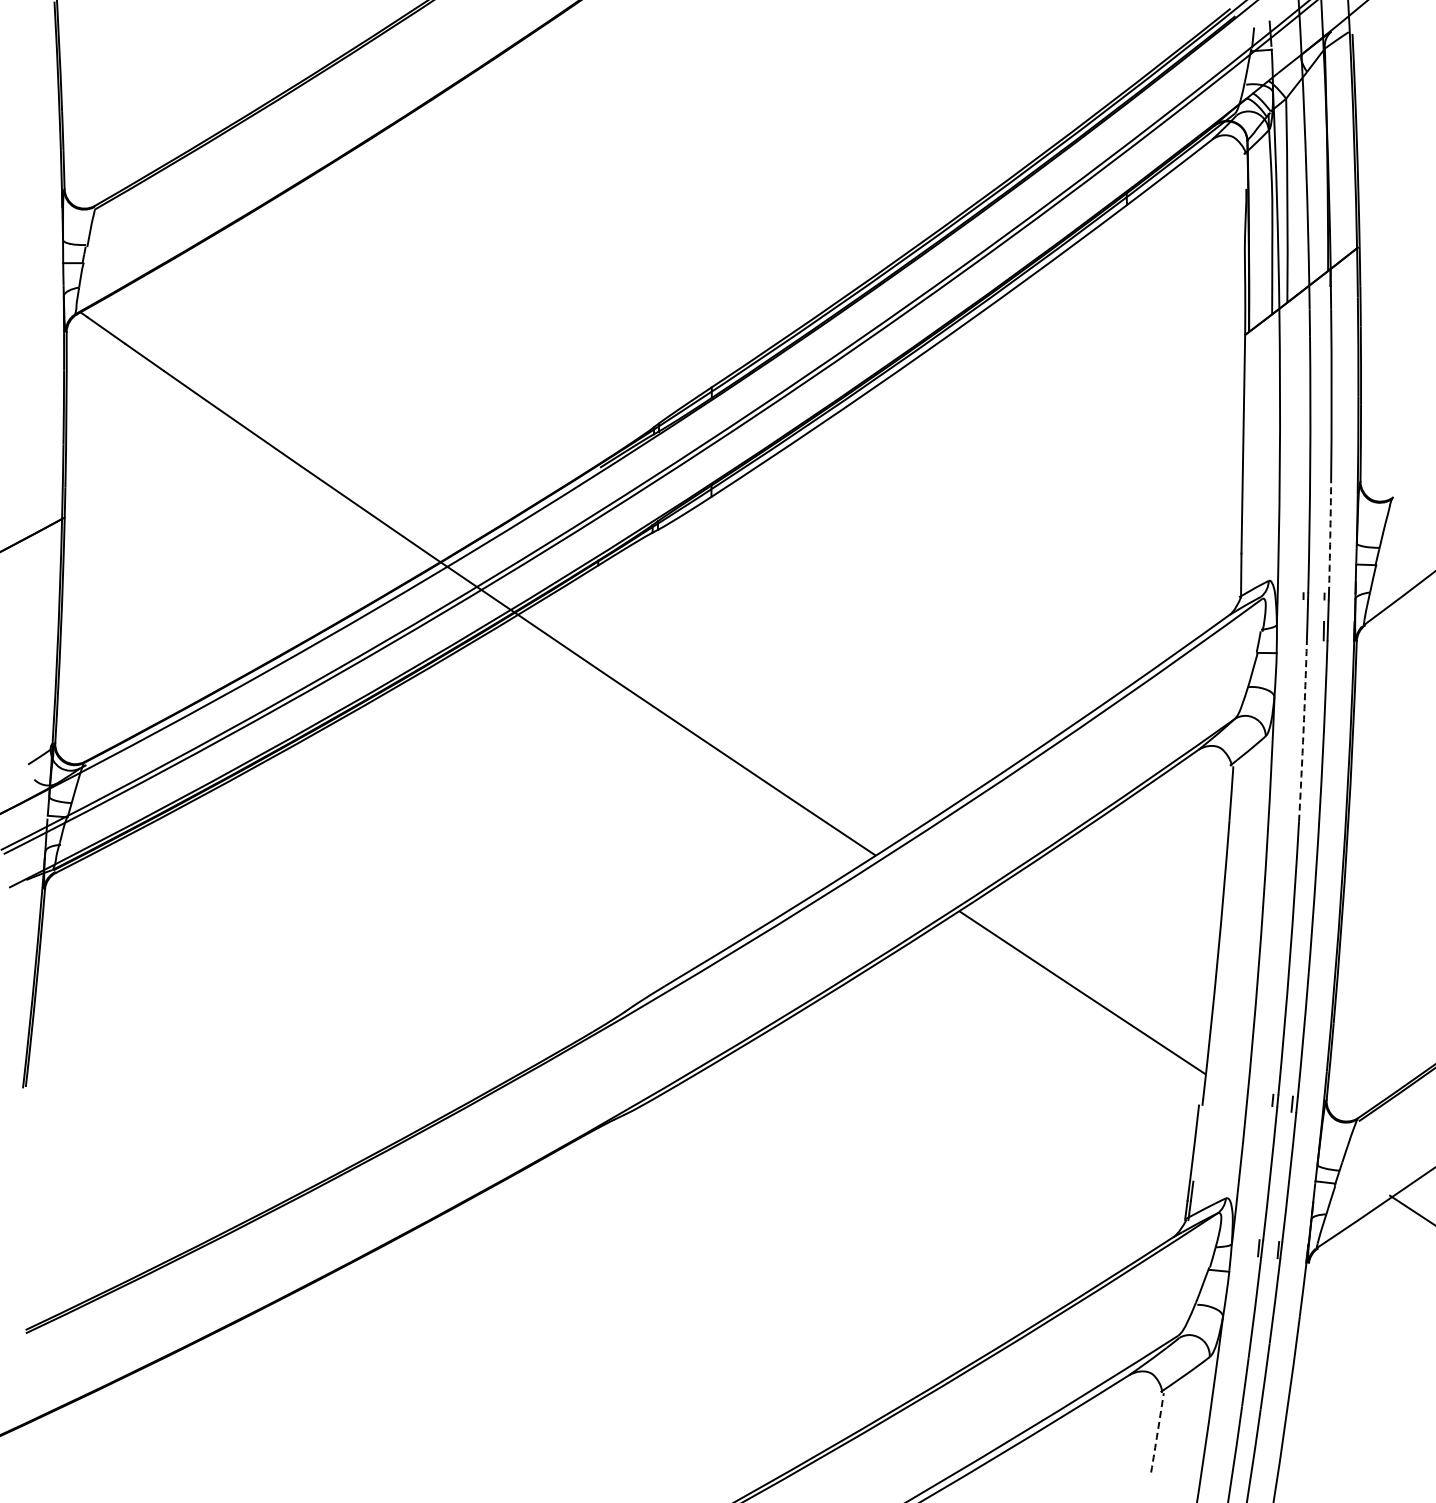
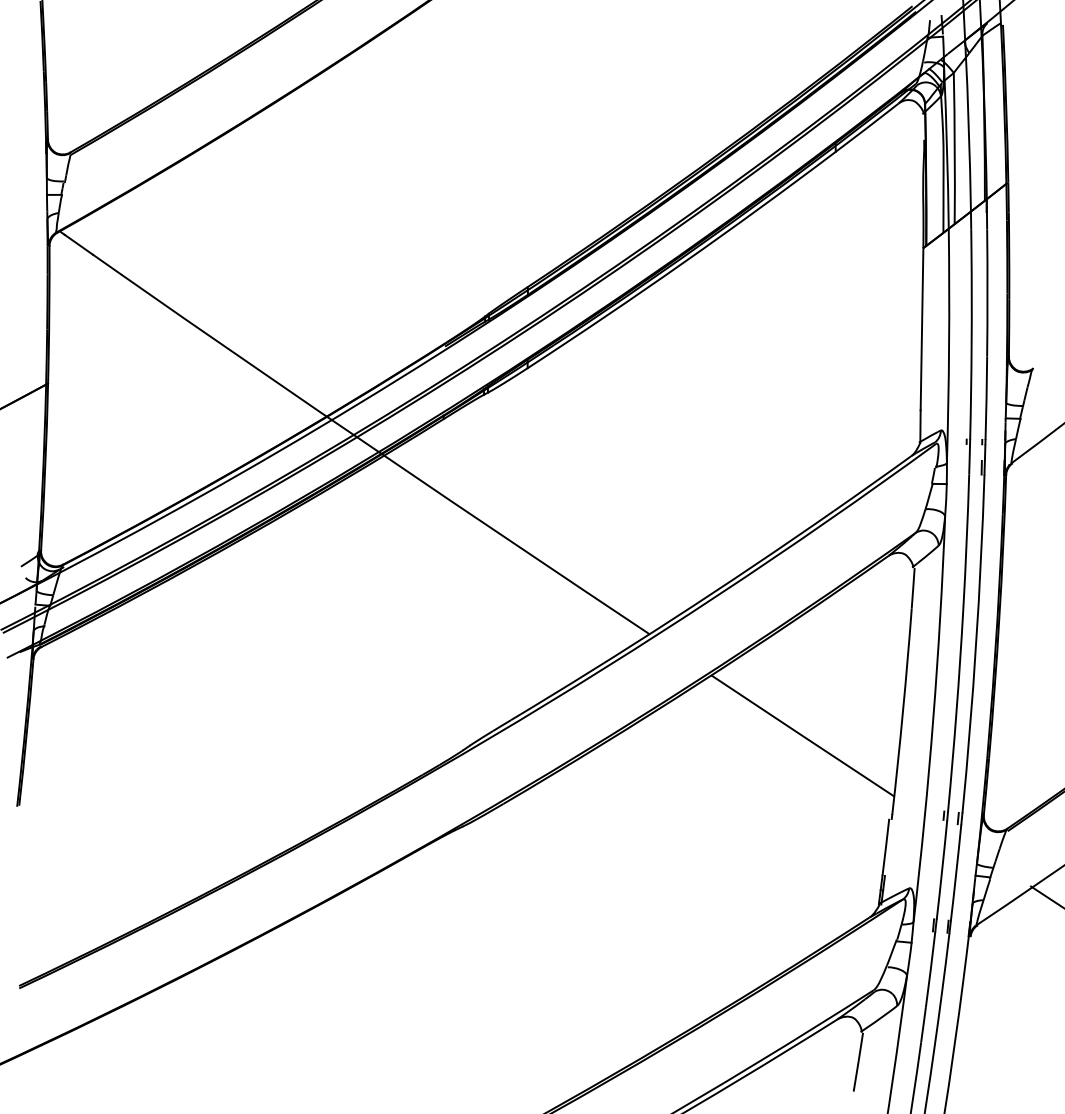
arc: (1330, 537) -> (986, 398), dashed -> solid
arc: (1303, 730) -> (966, 541), dashed -> solid
arc: (1157, 1432) -> (858, 1061), dashed -> solid

